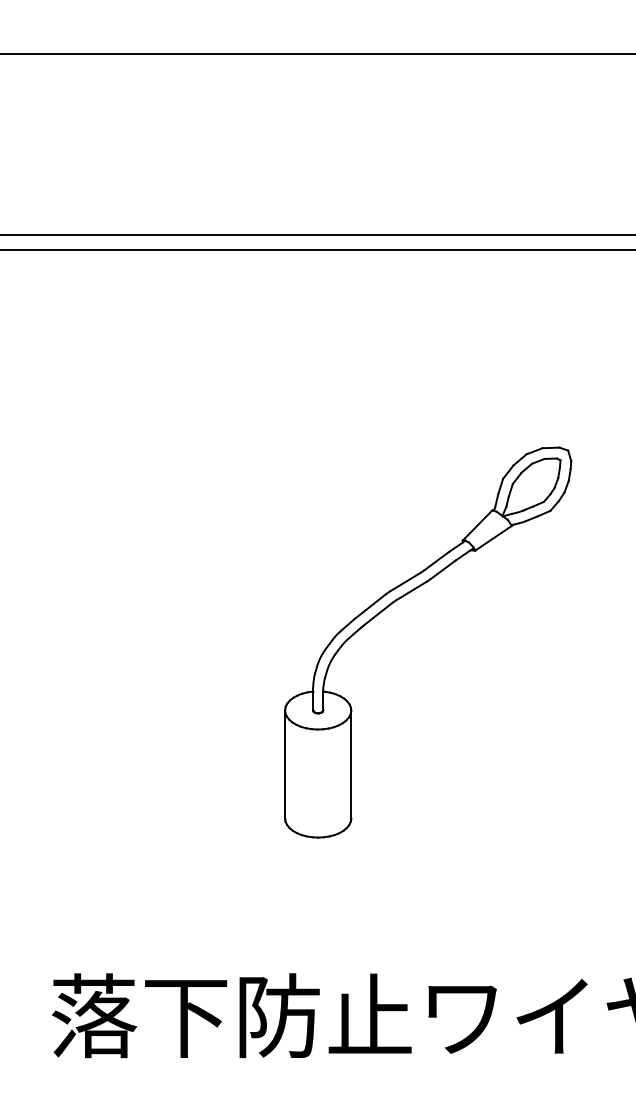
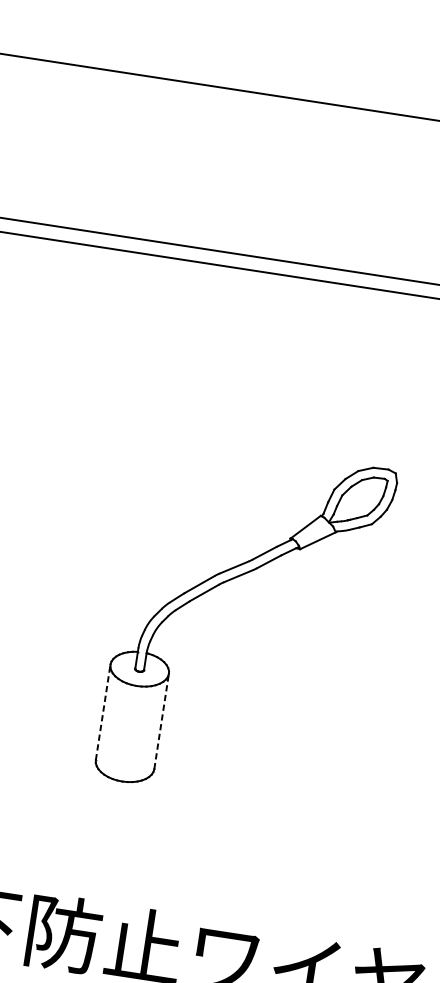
line: (285, 763) -> (103, 711), solid -> dashed
line: (351, 763) -> (161, 720), solid -> dashed

